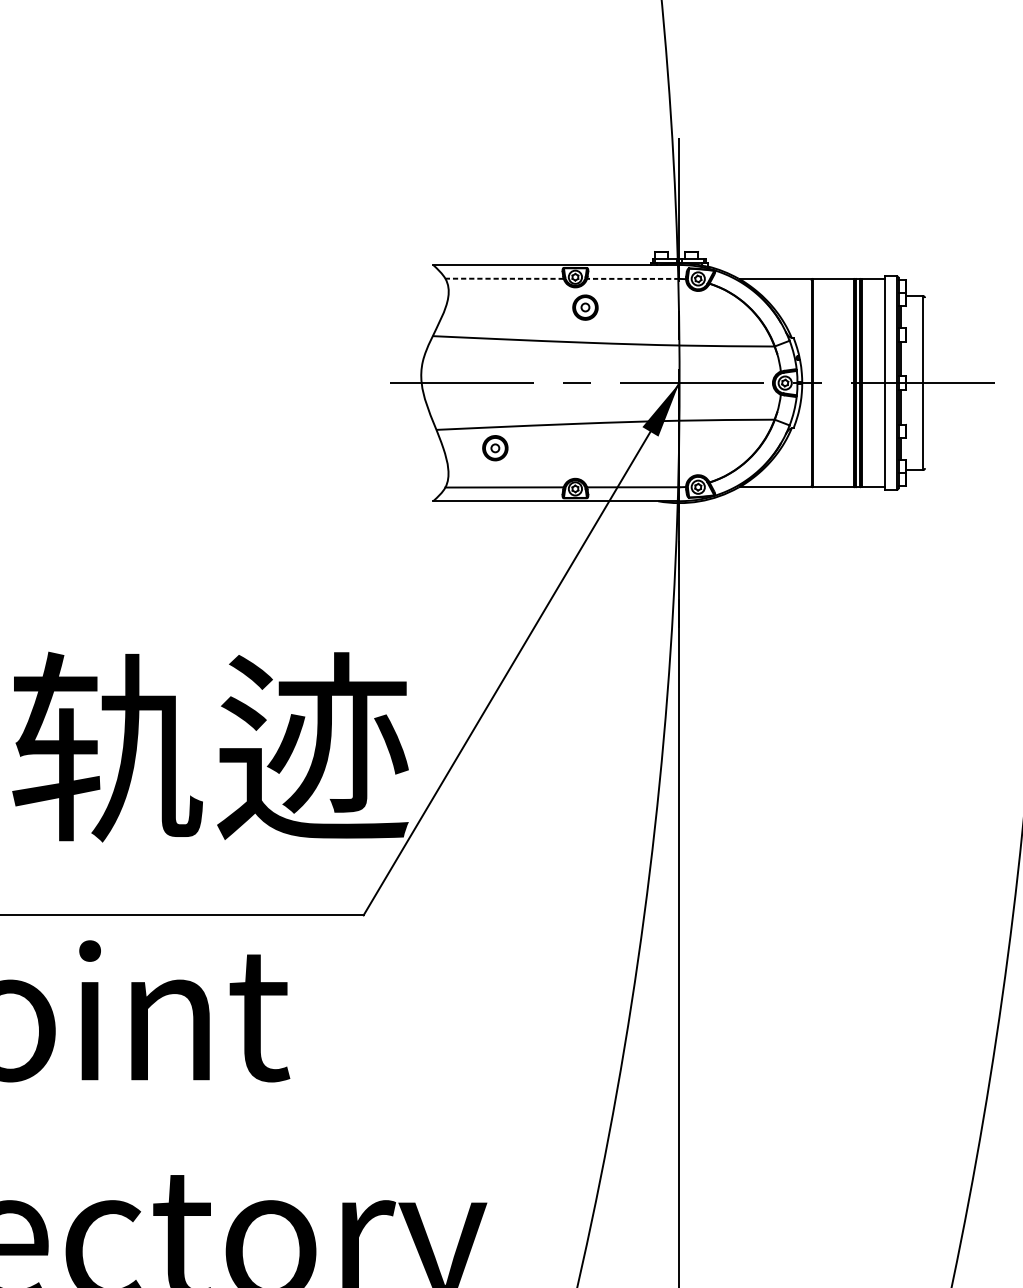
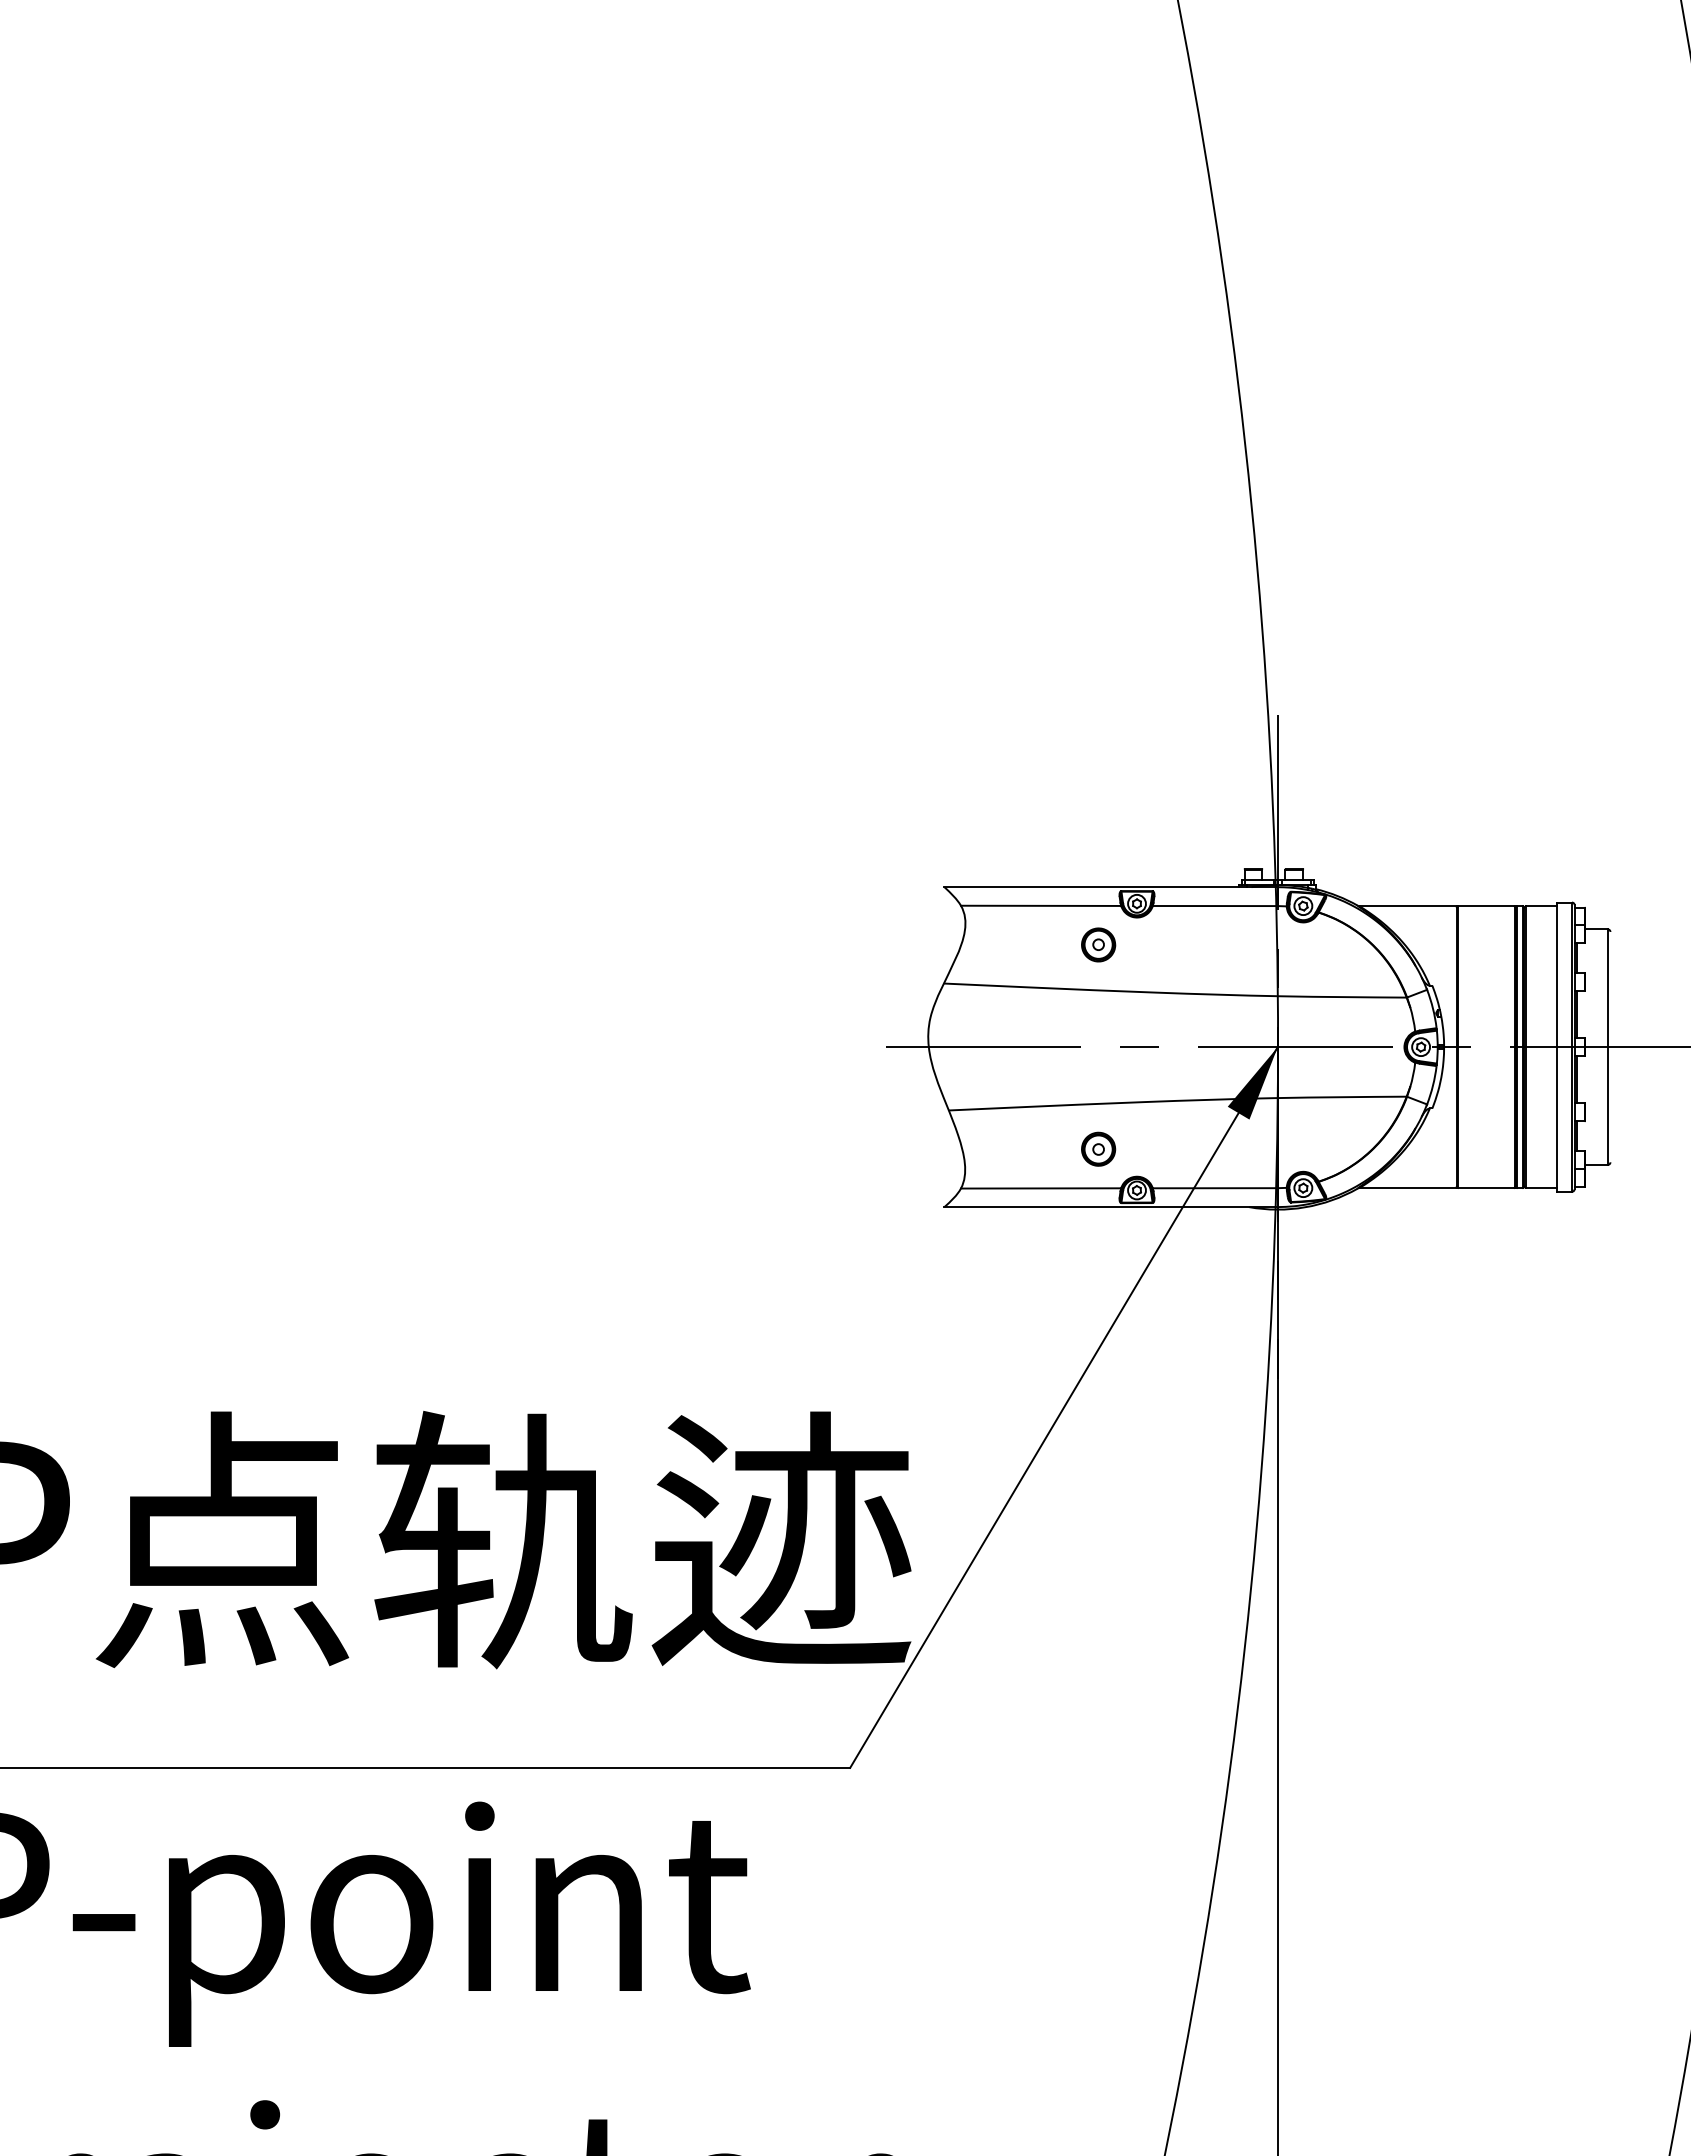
line: (504, 278) -> (1040, 905), dashed -> solid
line: (632, 279) -> (1214, 906), dashed -> solid
part: (585, 307) -> (1098, 944), moved
part: (495, 447) -> (1098, 1148), moved

